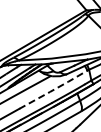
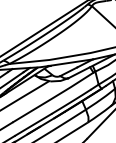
line: (53, 90) -> (53, 98), dashed -> solid

